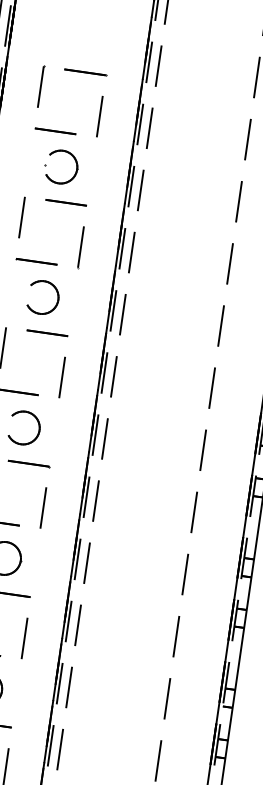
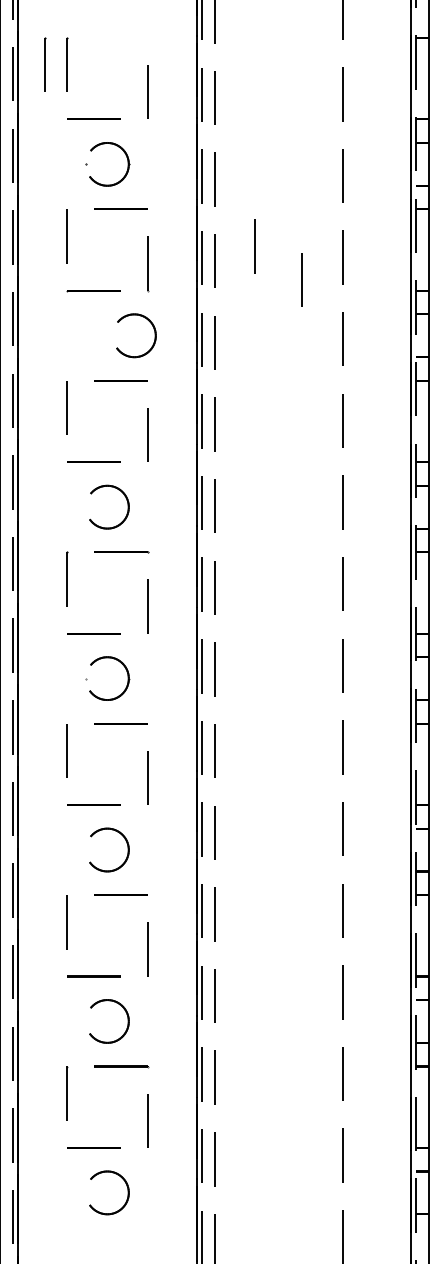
line: (85, 72) -> (121, 38), removed
line: (24, 84) -> (45, 64), added
line: (163, 245) -> (254, 246), added
line: (195, 275) -> (301, 279), added
part: (57, 299) -> (154, 335), moved

